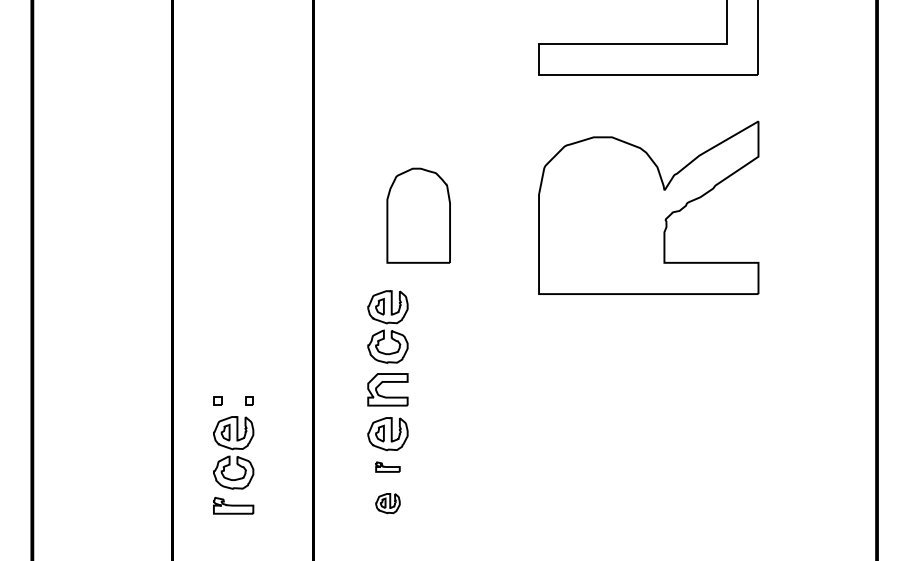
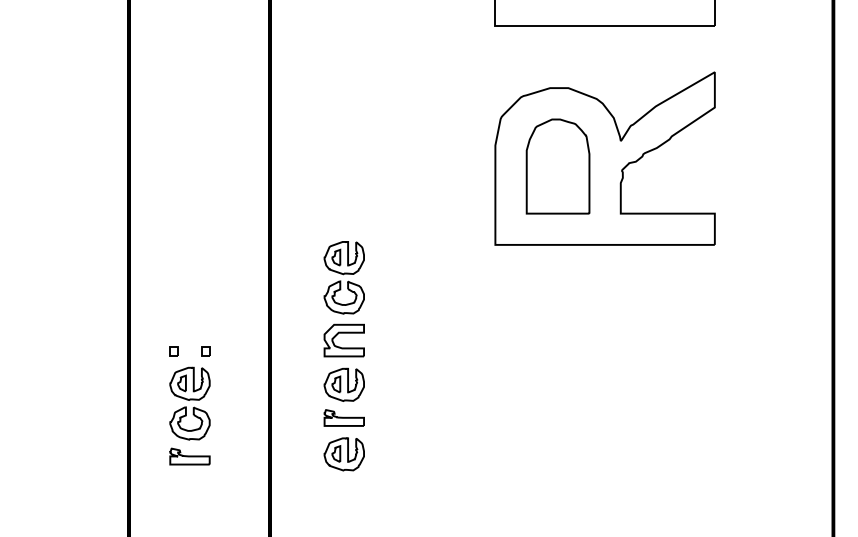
part: (418, 215) -> (557, 166), moved
part: (387, 466) -> (343, 417), size x1.67
part: (387, 503) -> (343, 454), size x1.67

